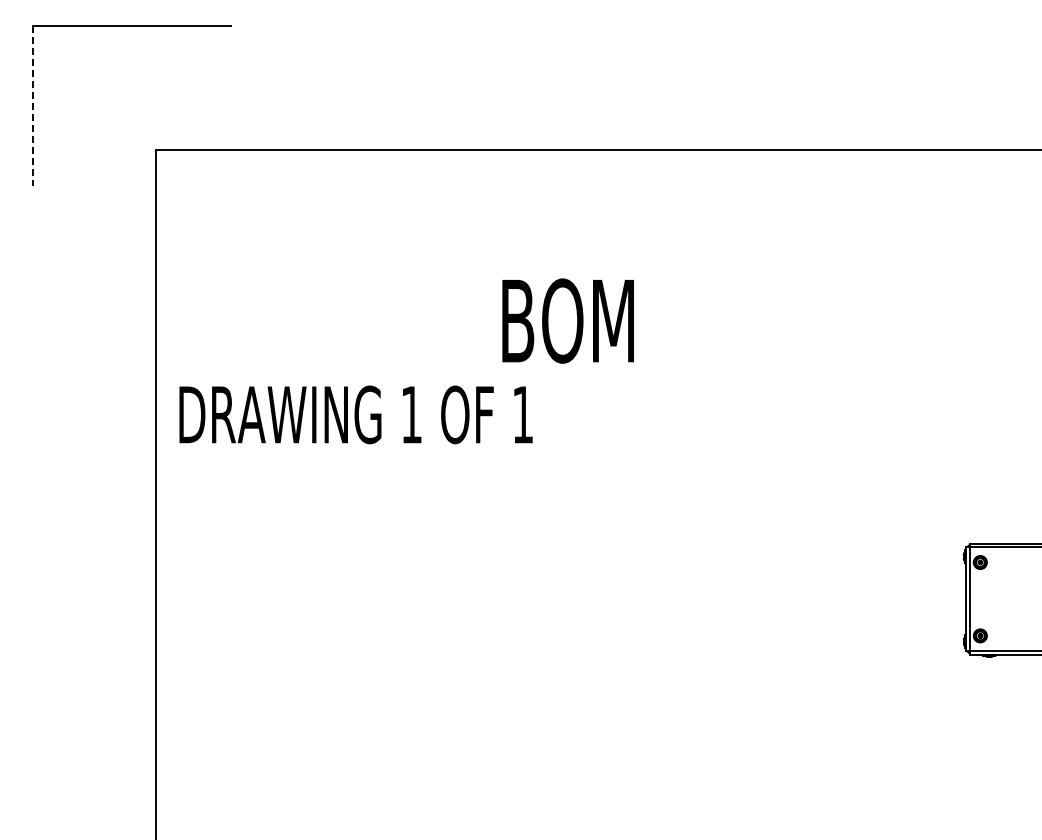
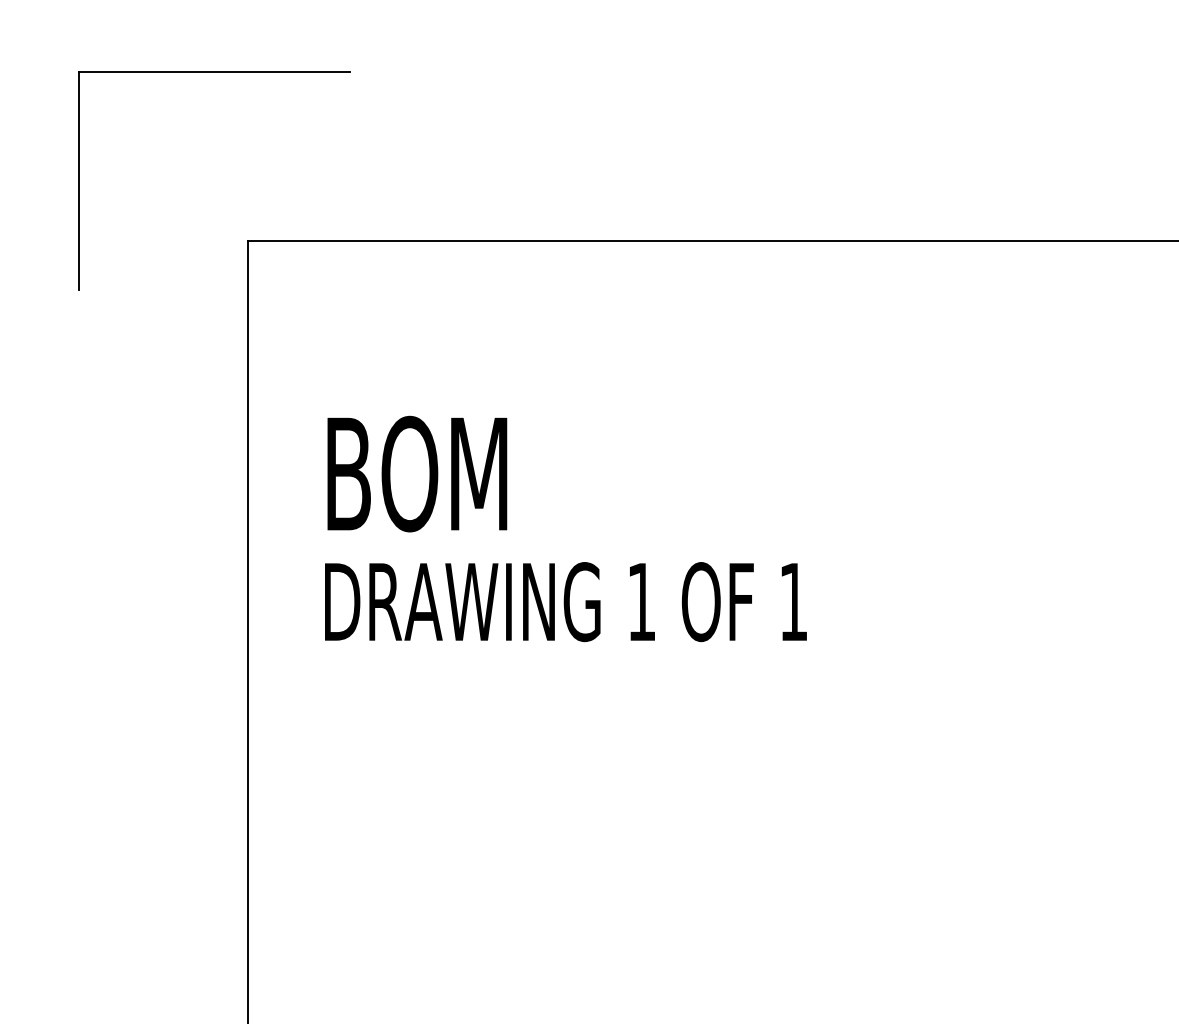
line: (32, 106) -> (79, 181), dashed -> solid
text: (567, 320) -> (416, 473), moved
text: (355, 414) -> (565, 601), moved

